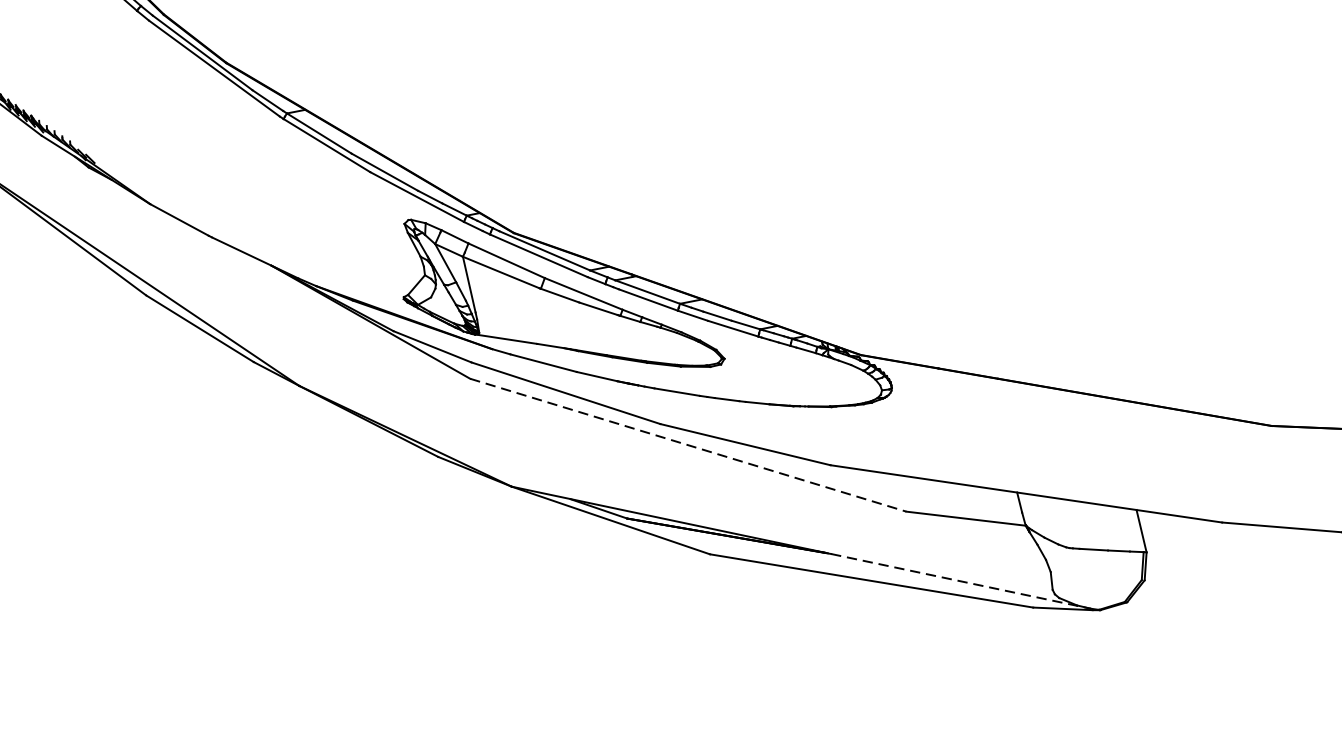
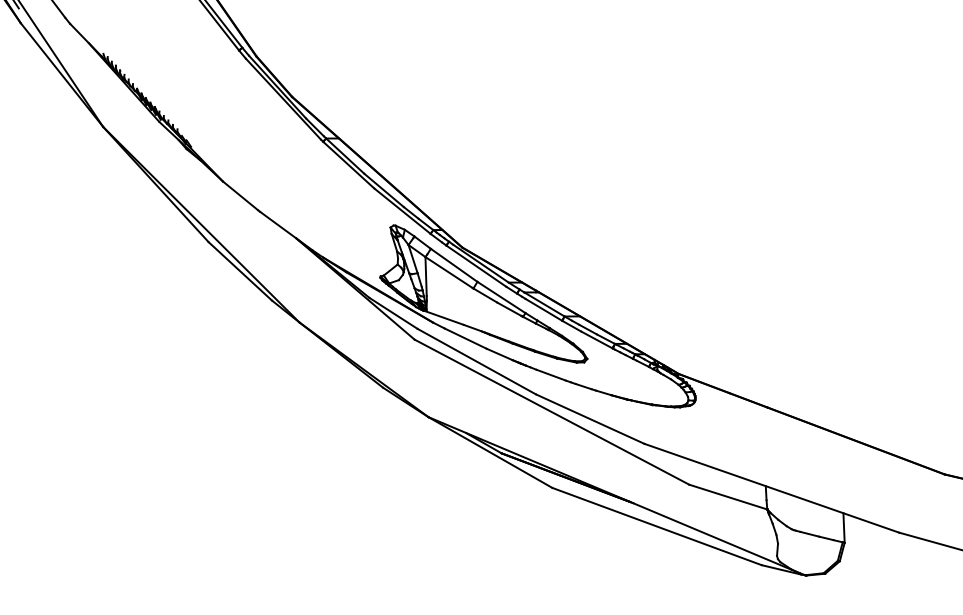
line: (689, 445) -> (552, 412), dashed -> solid
line: (962, 581) -> (717, 538), dashed -> solid

